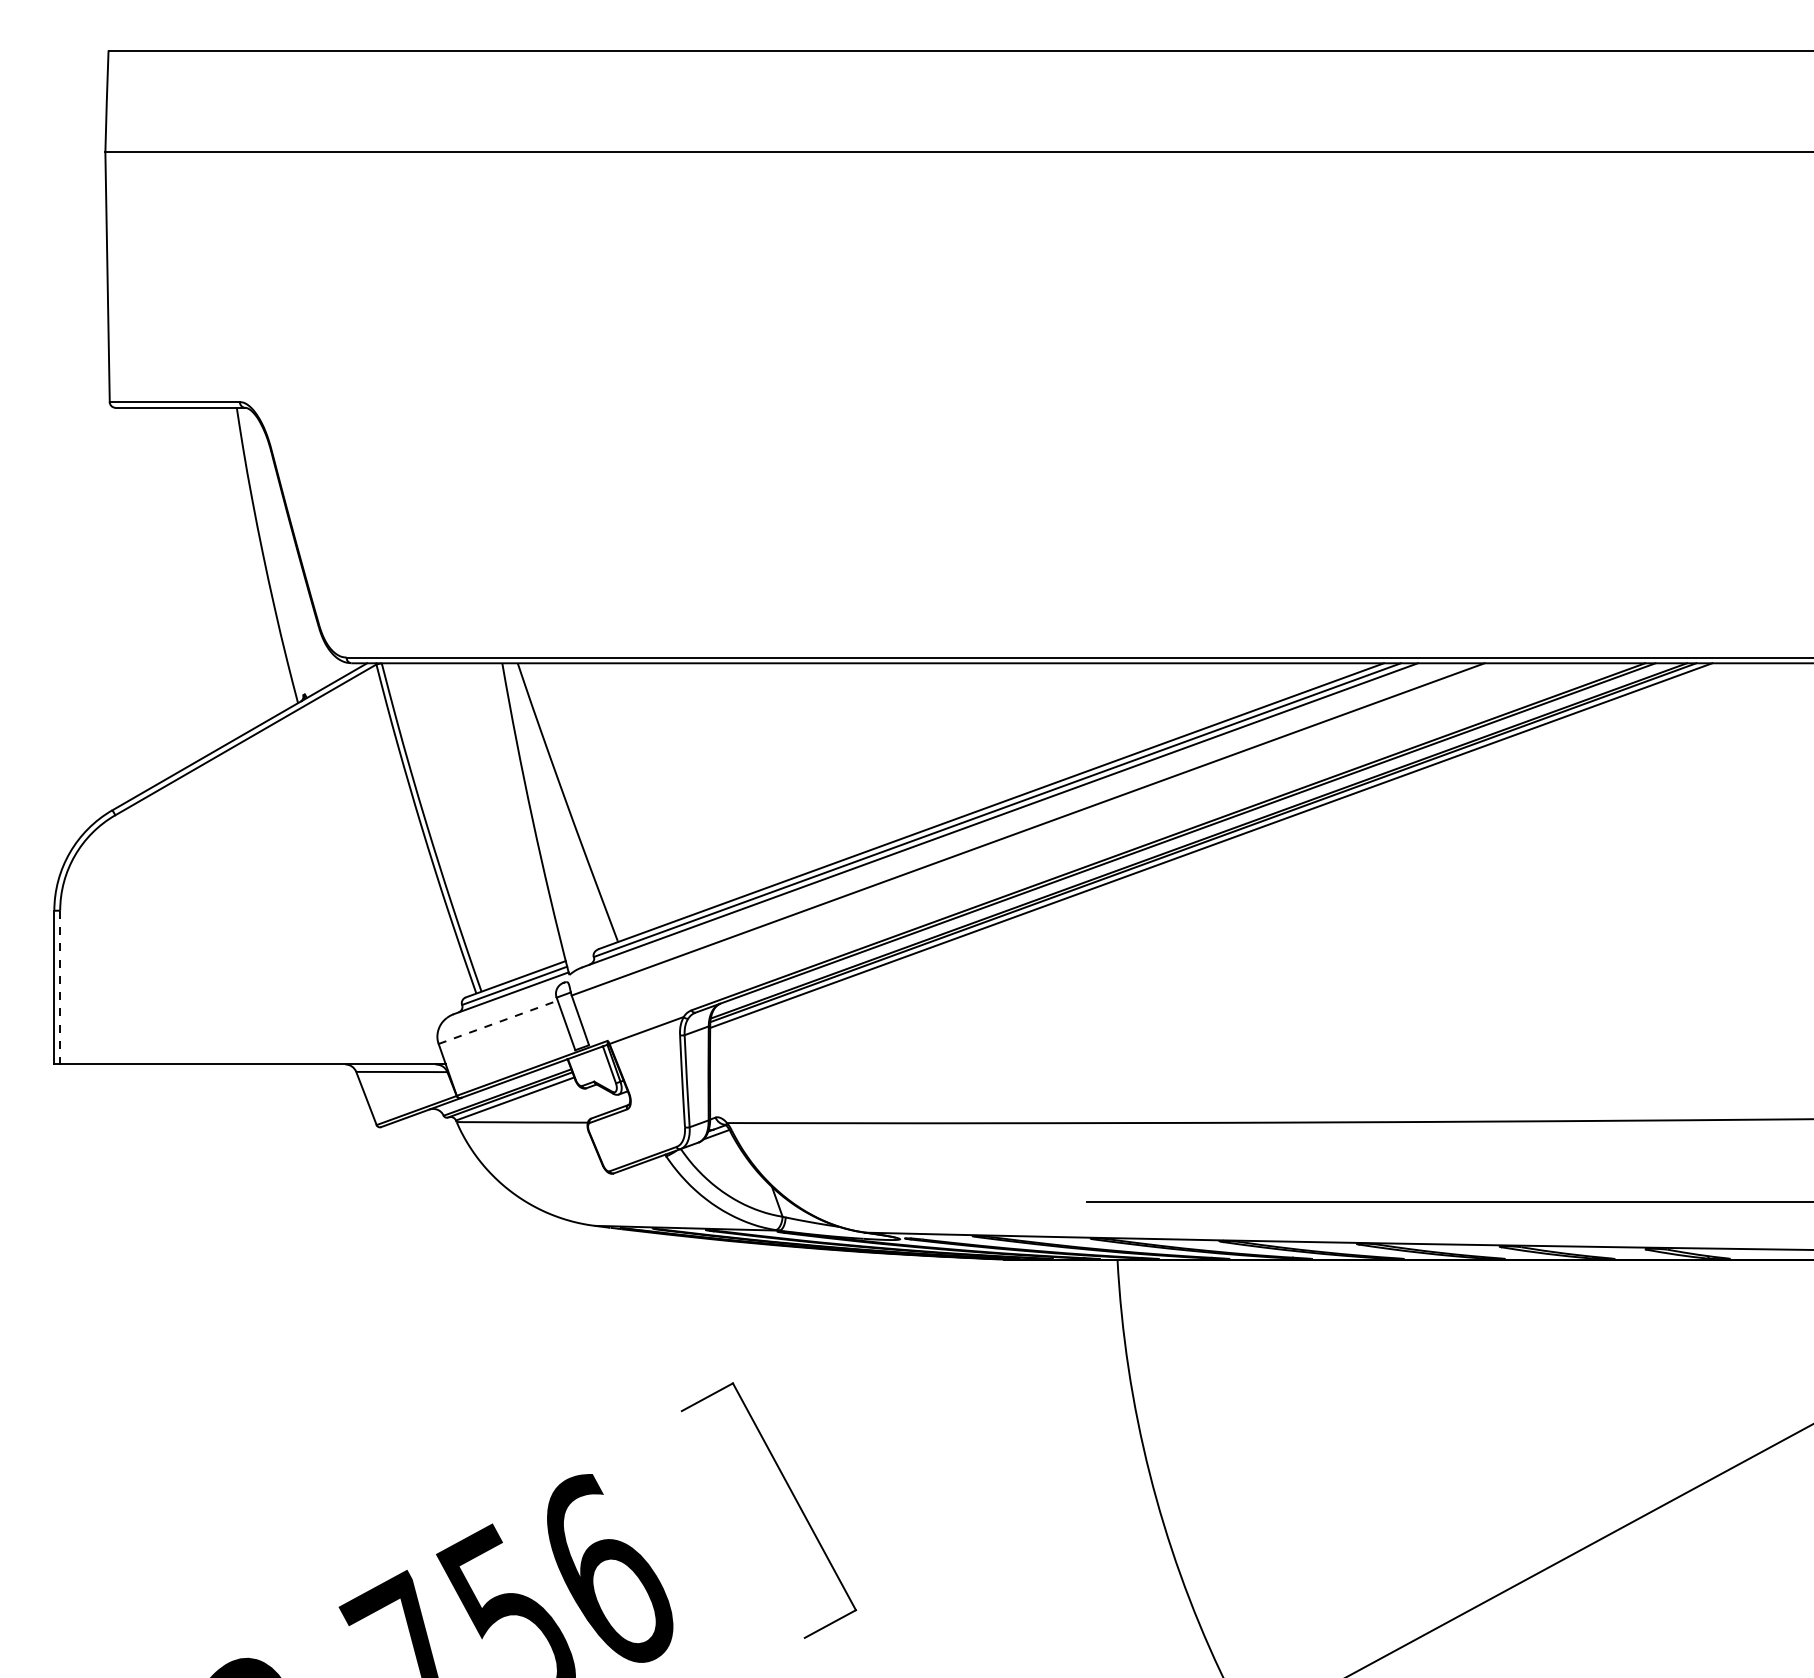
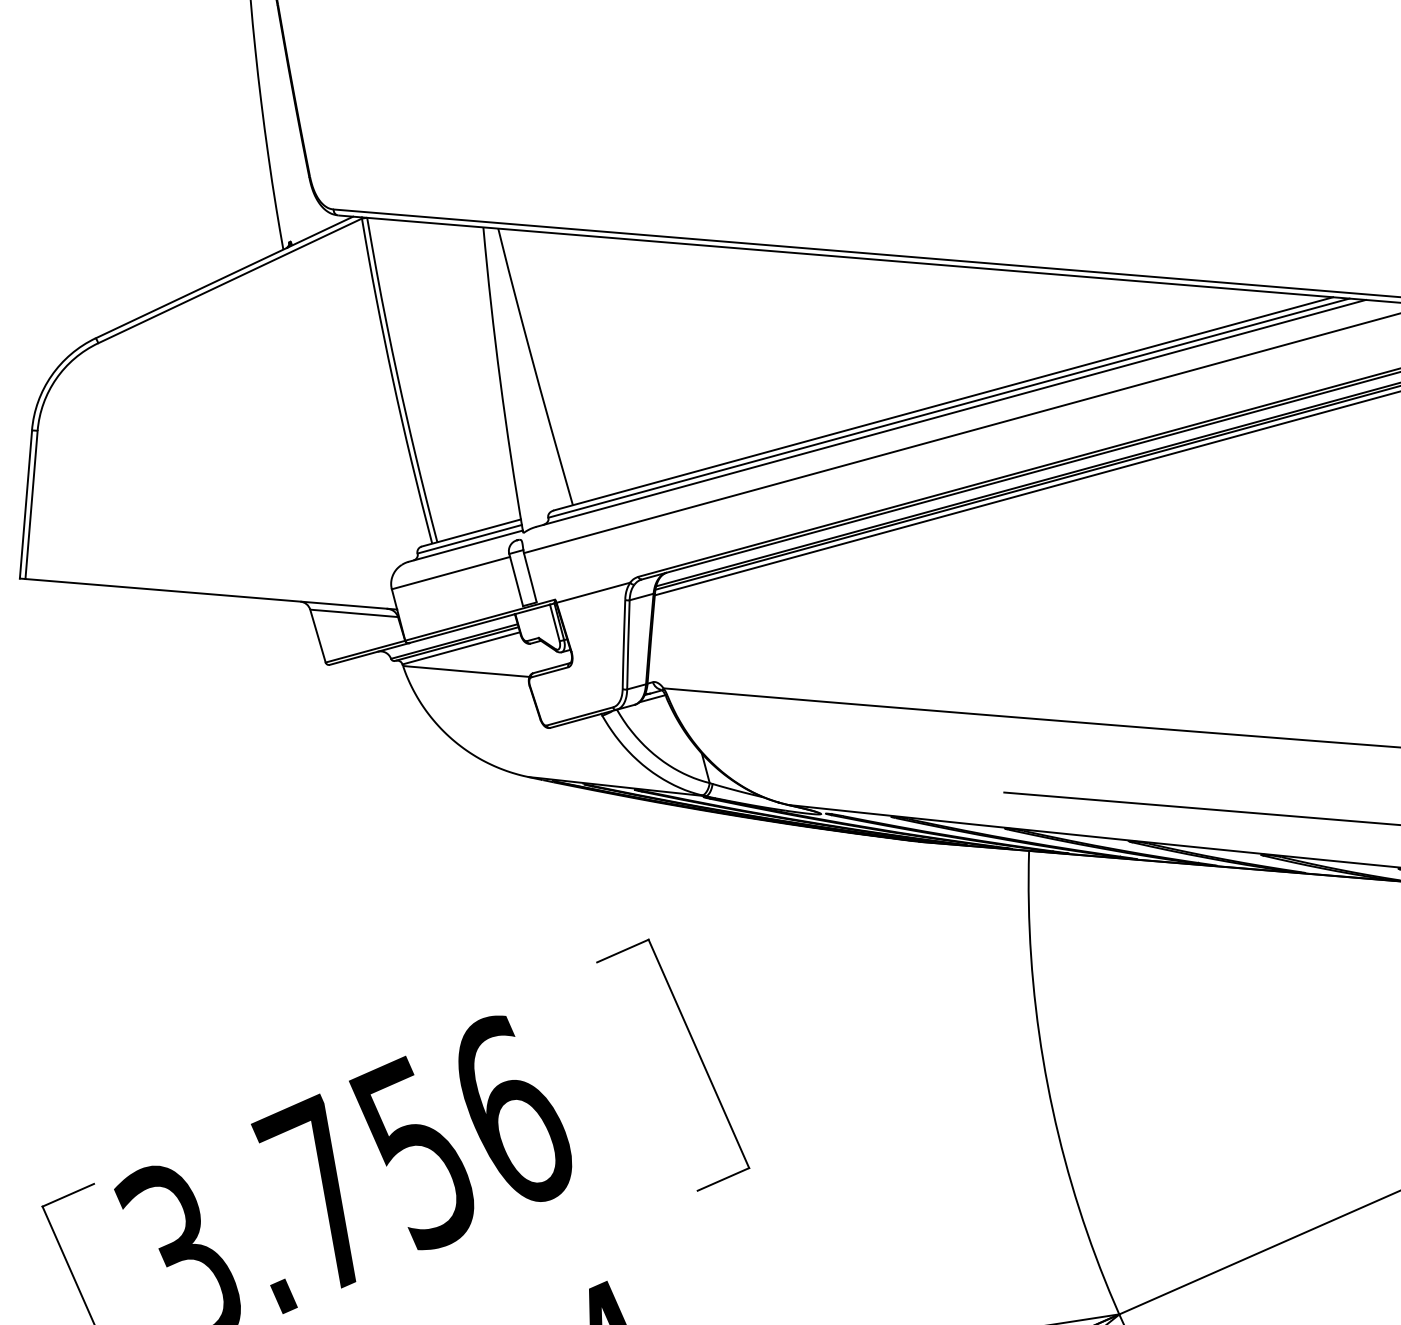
line: (60, 987) -> (31, 504), dashed -> solid
line: (498, 1022) -> (451, 573), dashed -> solid

